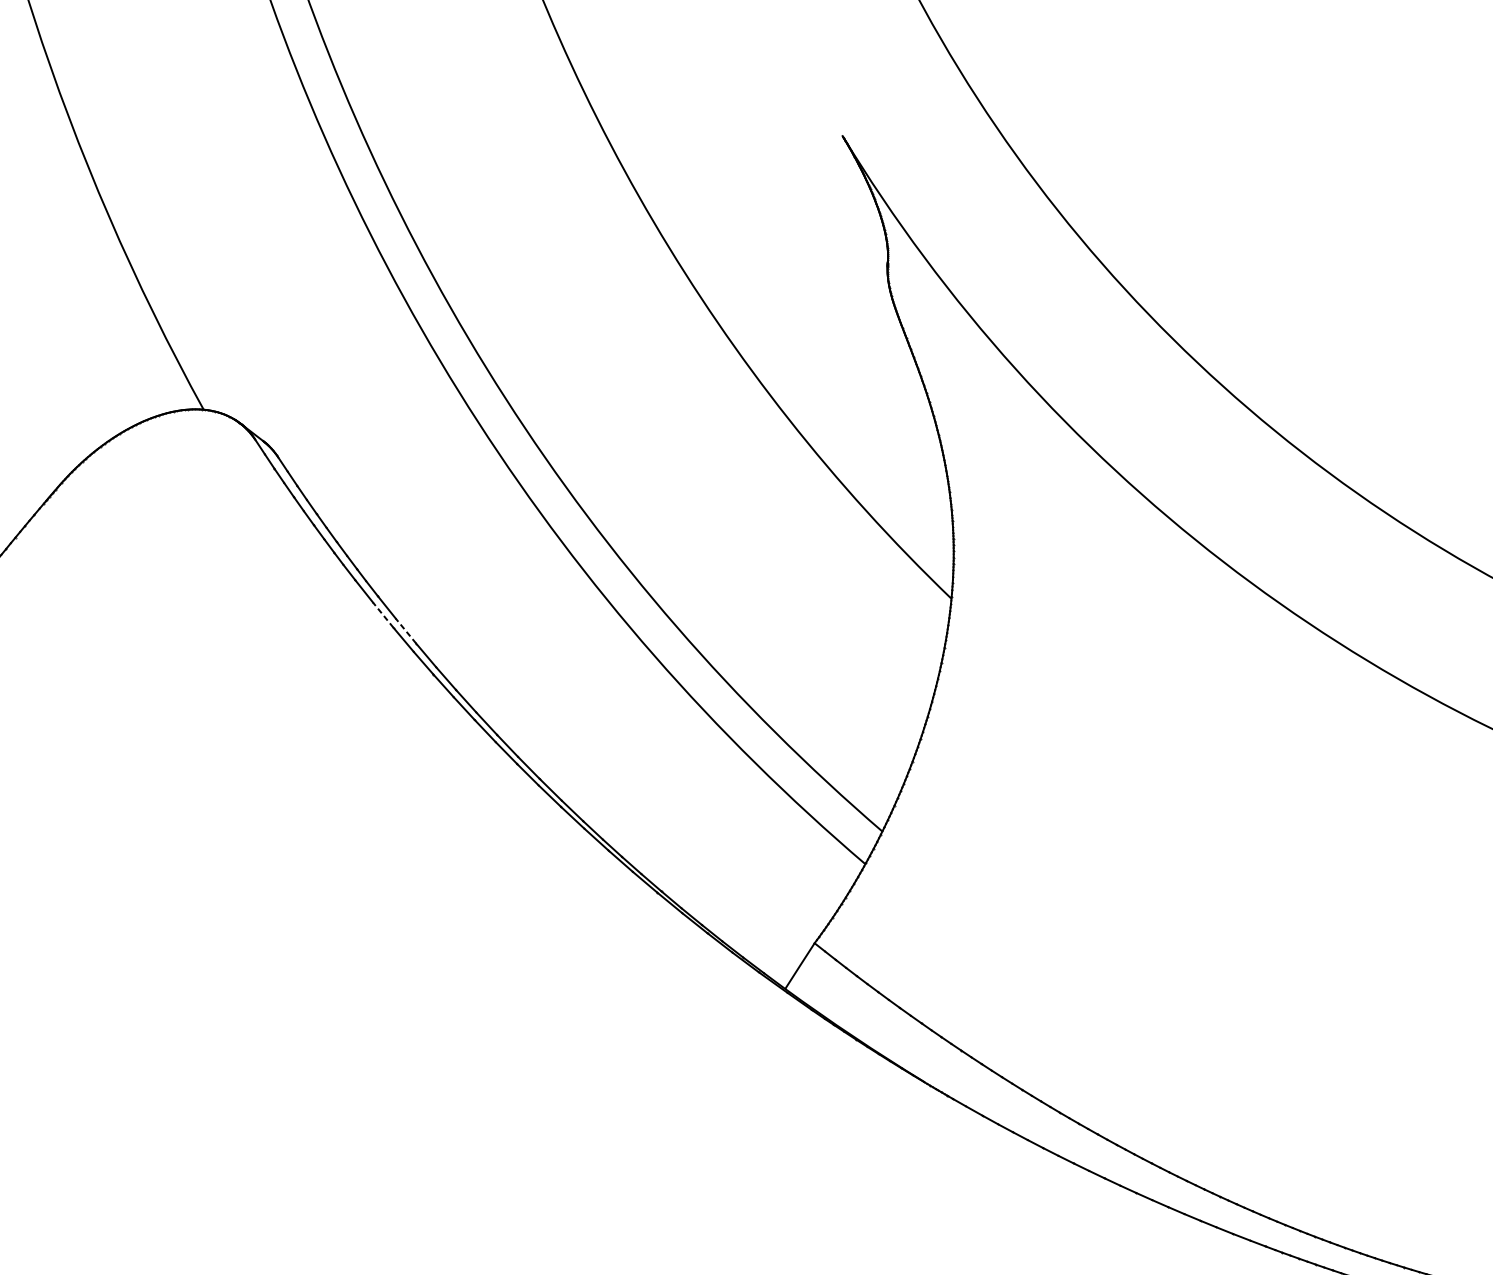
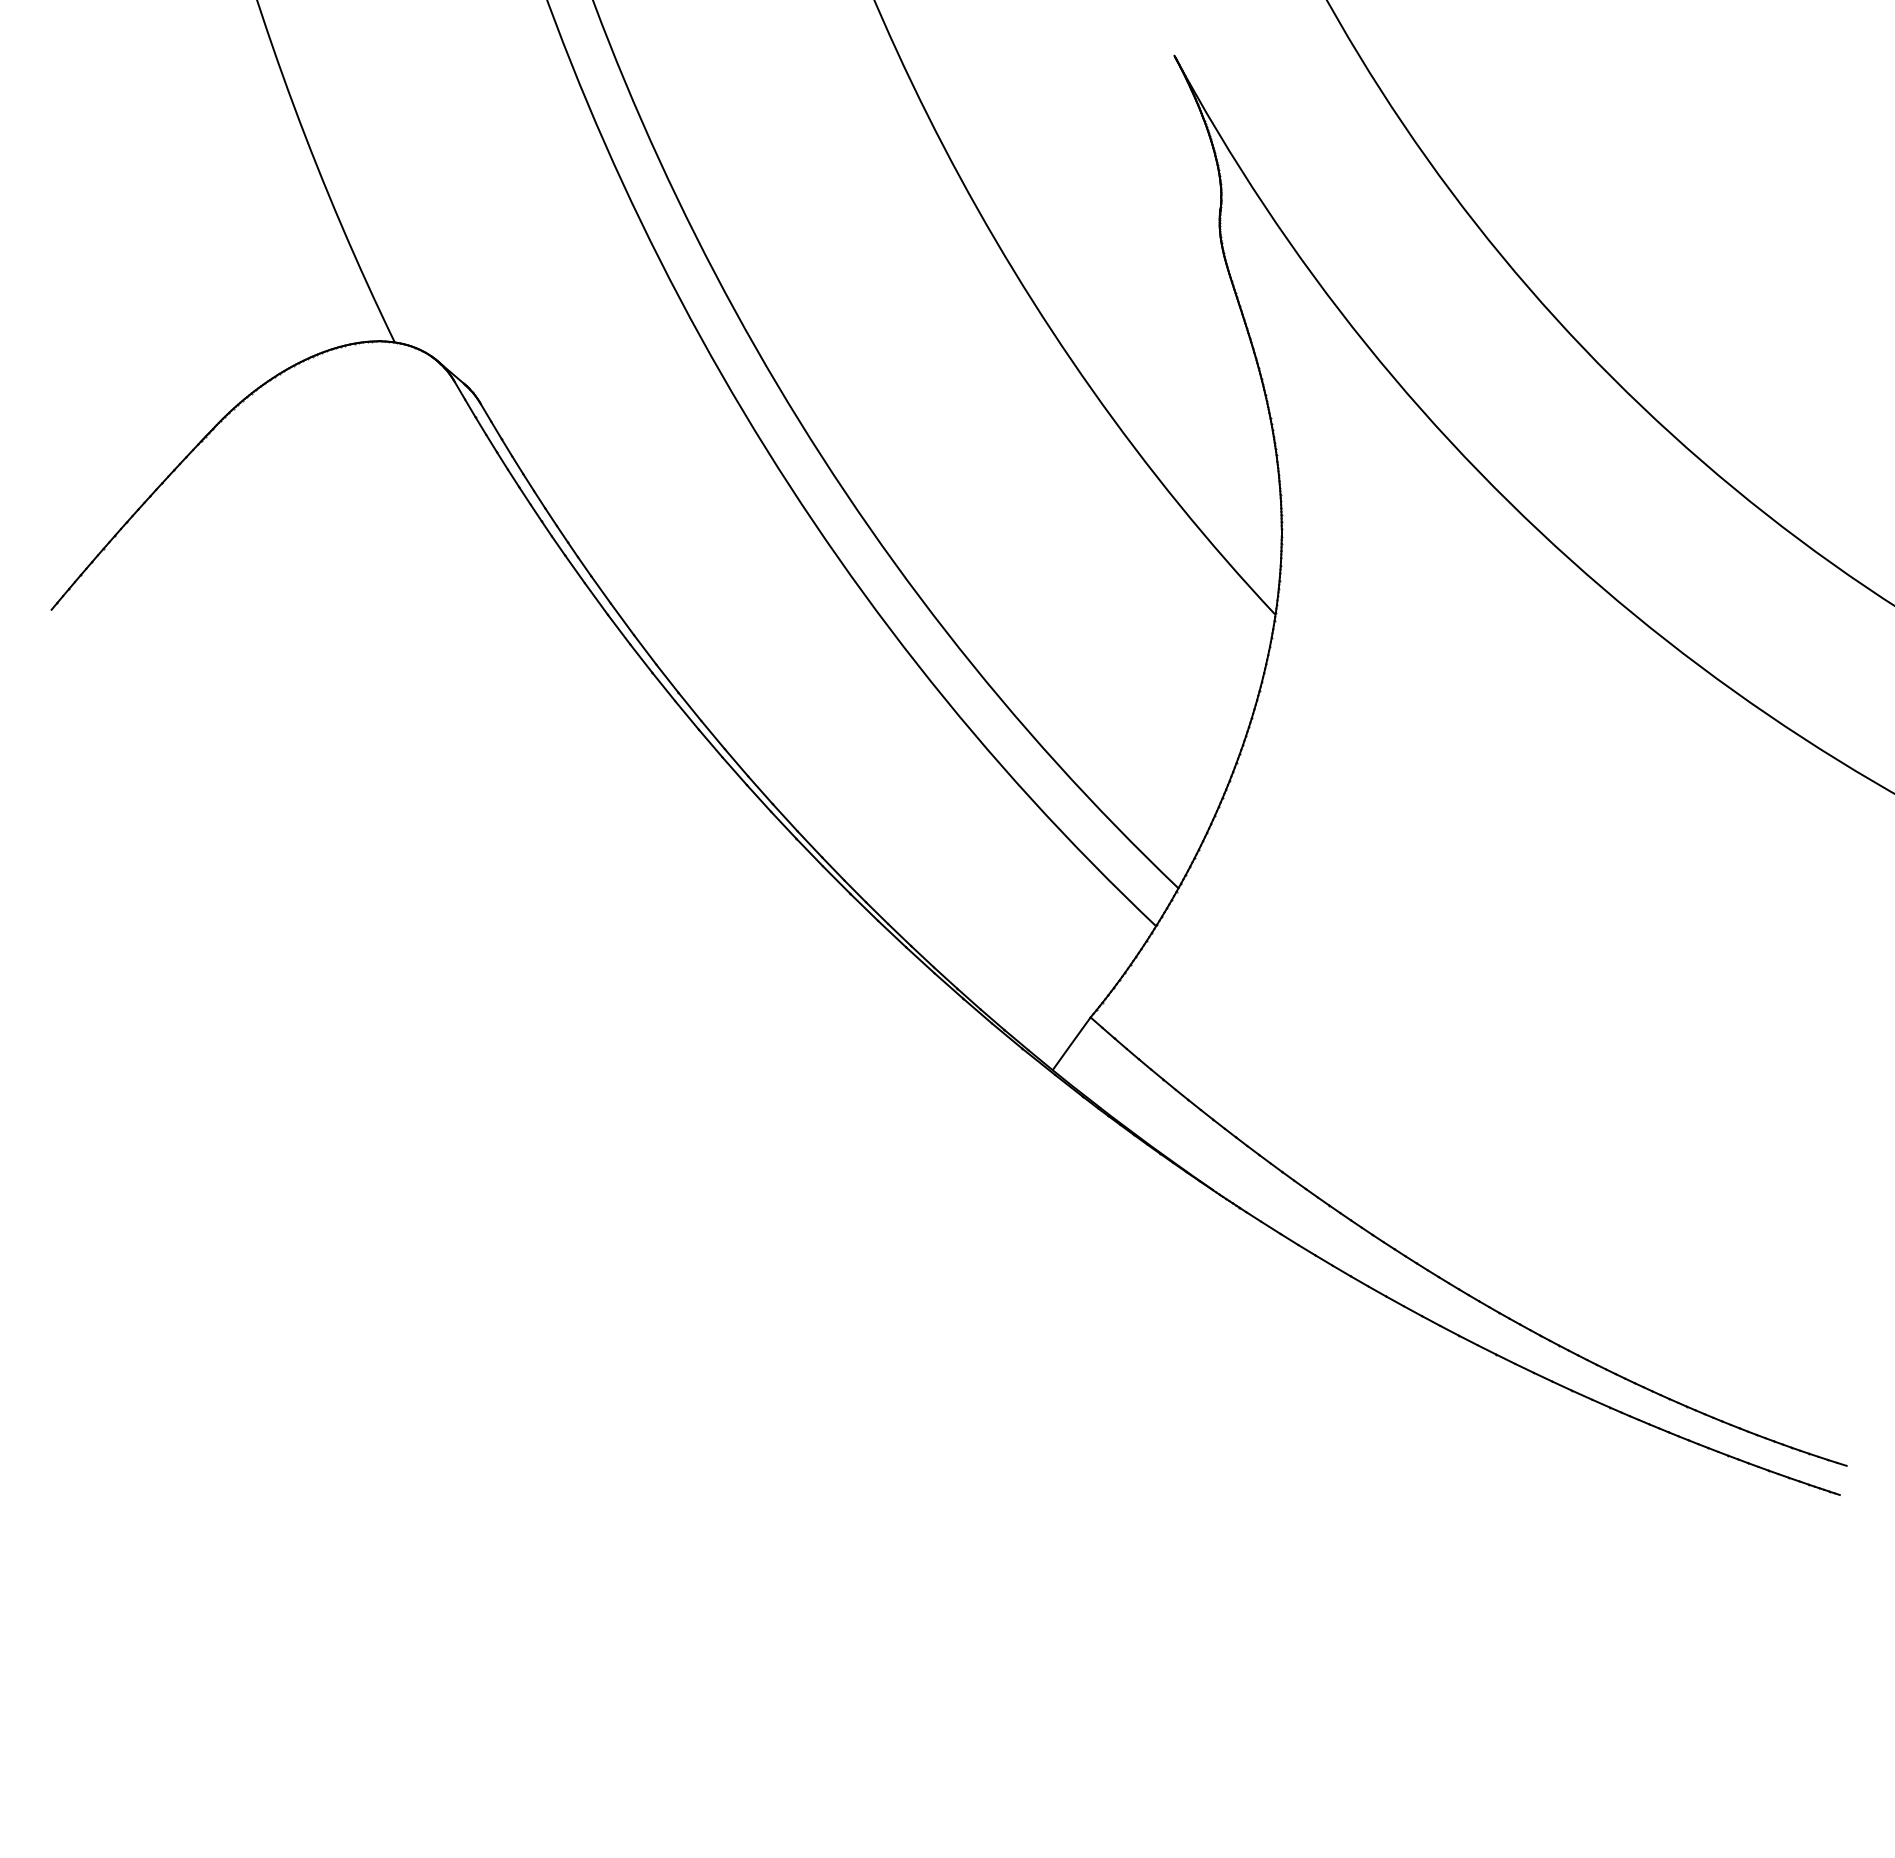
line: (383, 614) -> (596, 598), dashed -> solid
line: (406, 630) -> (622, 618), dashed -> solid

